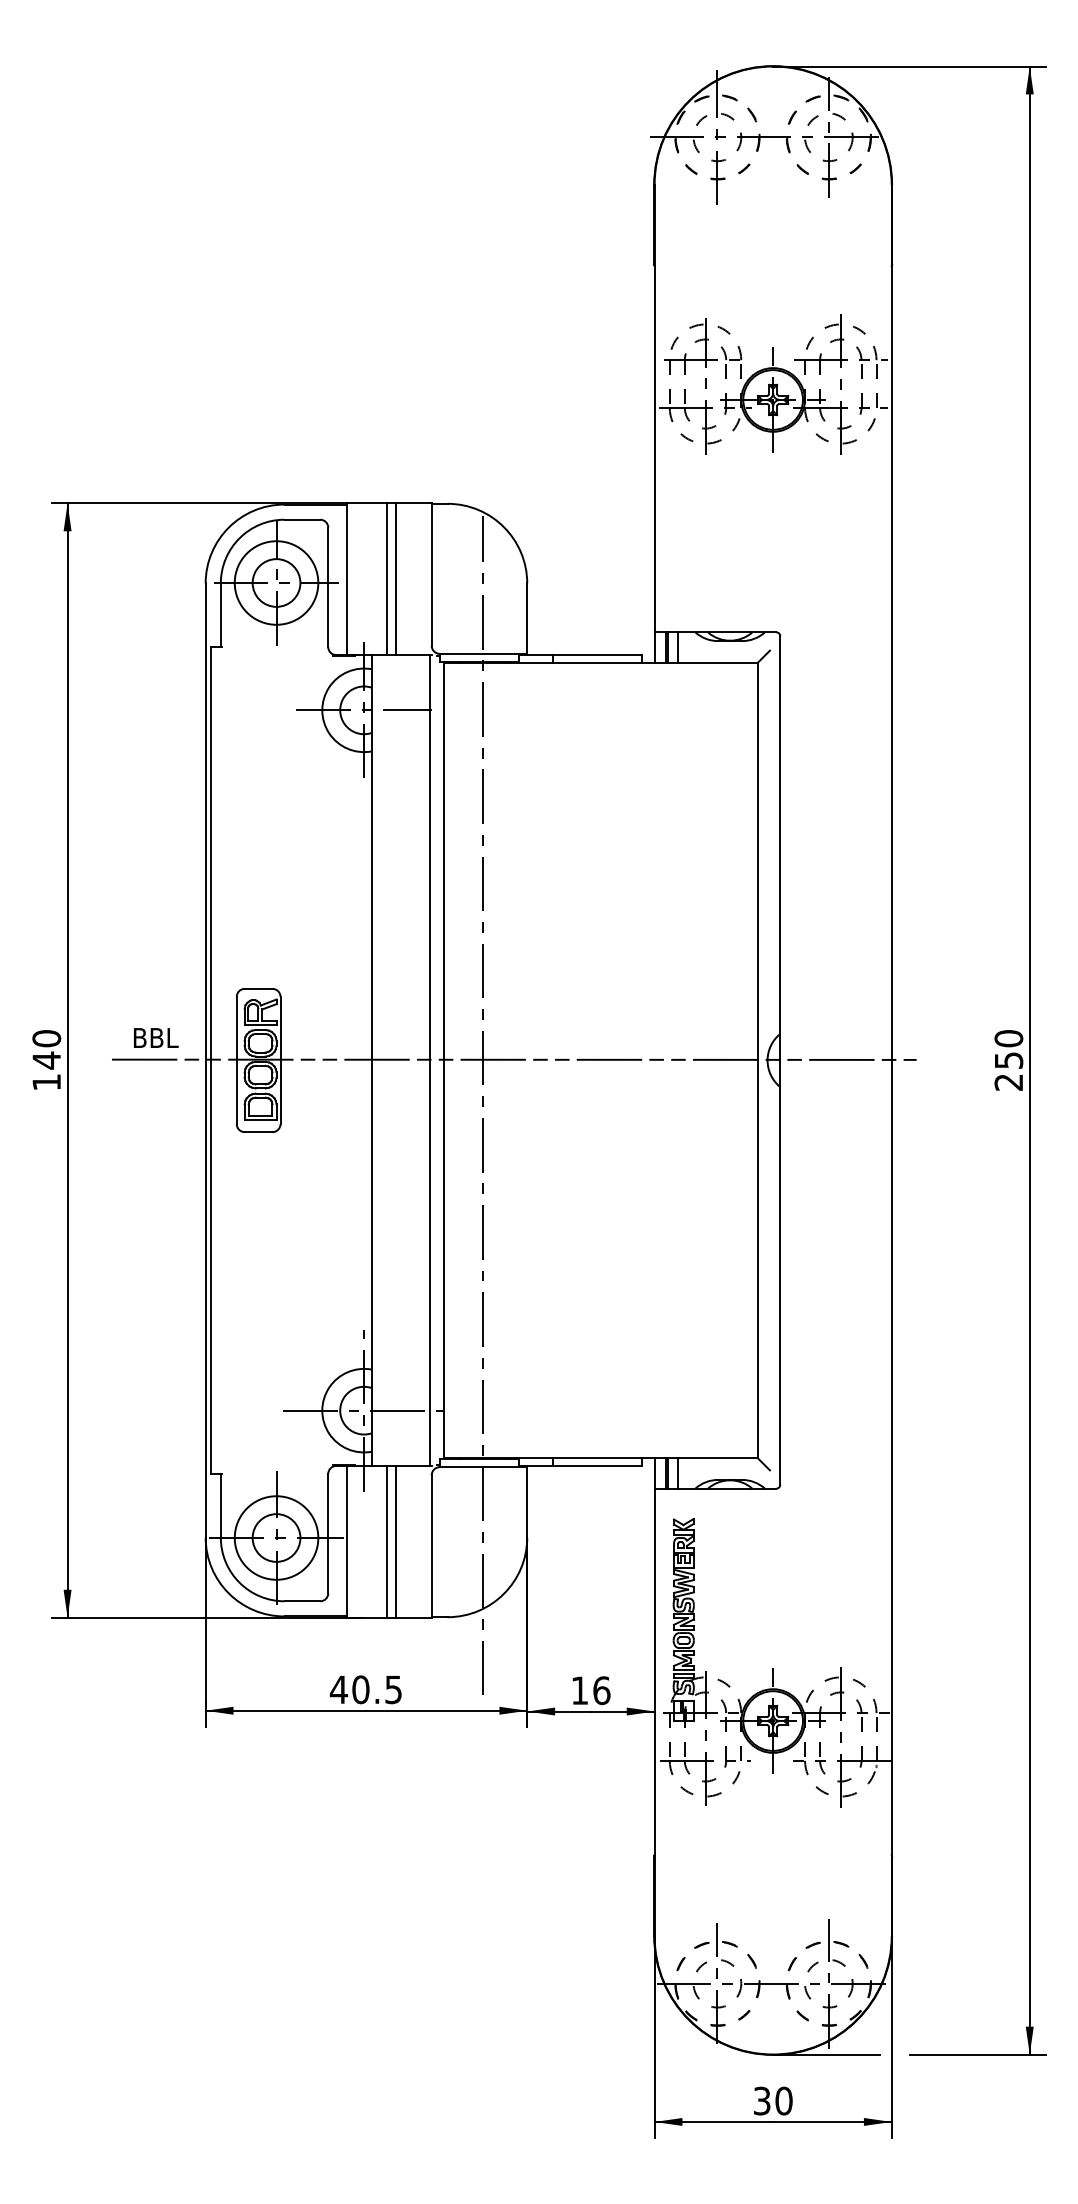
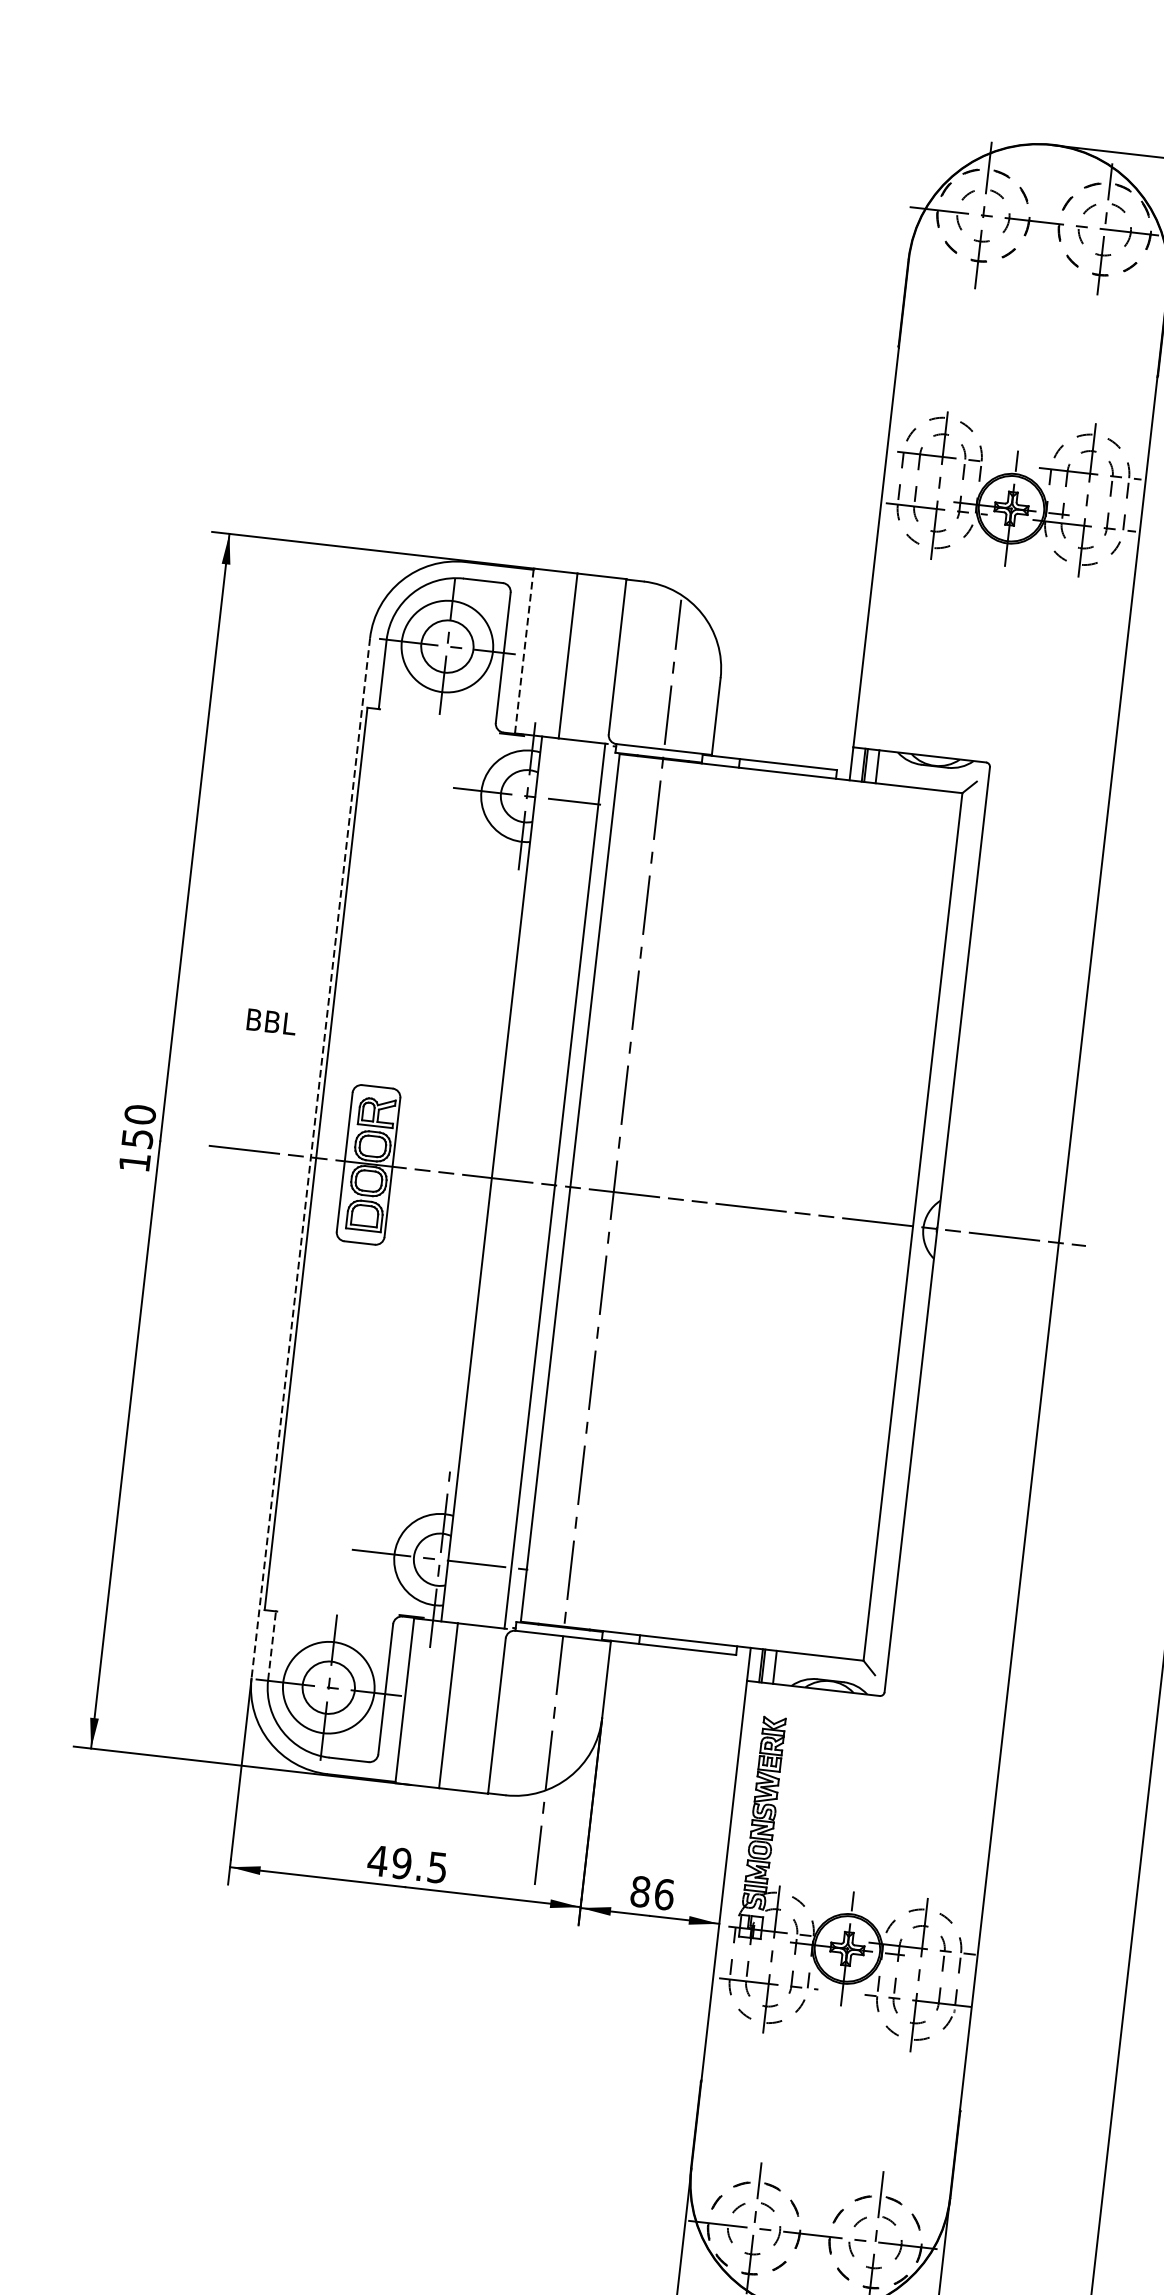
line: (396, 578) -> (578, 656), removed
line: (346, 579) -> (524, 651), solid -> dashed
text: (156, 1037) -> (272, 1021), moved
text: (46, 1060) -> (137, 1138), 140 -> 150
line: (205, 1061) -> (310, 1159), solid -> dashed
line: (220, 1505) -> (271, 1645), solid -> dashed
line: (396, 1541) -> (459, 1706), removed
text: (360, 1689) -> (401, 1863), 40.5 -> 49.5
text: (579, 1690) -> (640, 1891), 16 -> 86

